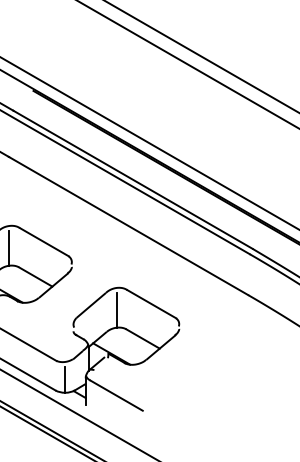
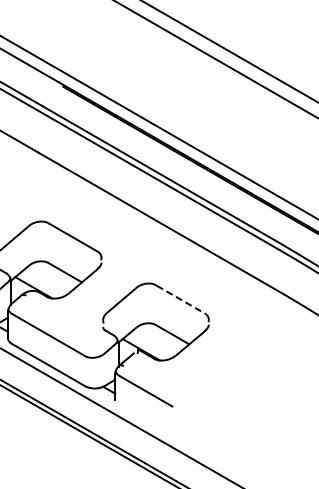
line: (8, 247) -> (38, 243), removed
line: (151, 304) -> (181, 300), solid -> dashed
line: (116, 309) -> (146, 305), removed
line: (64, 379) -> (94, 375), removed

